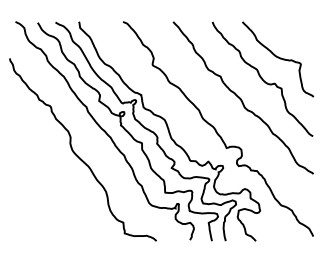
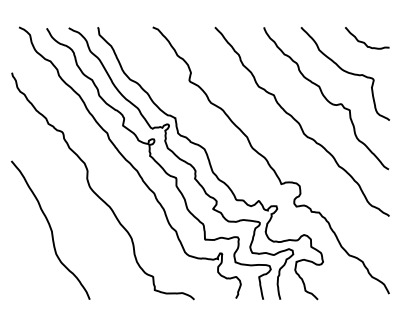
curve: (294, 34) -> (365, 42), added
curve: (40, 184) -> (50, 229), added

